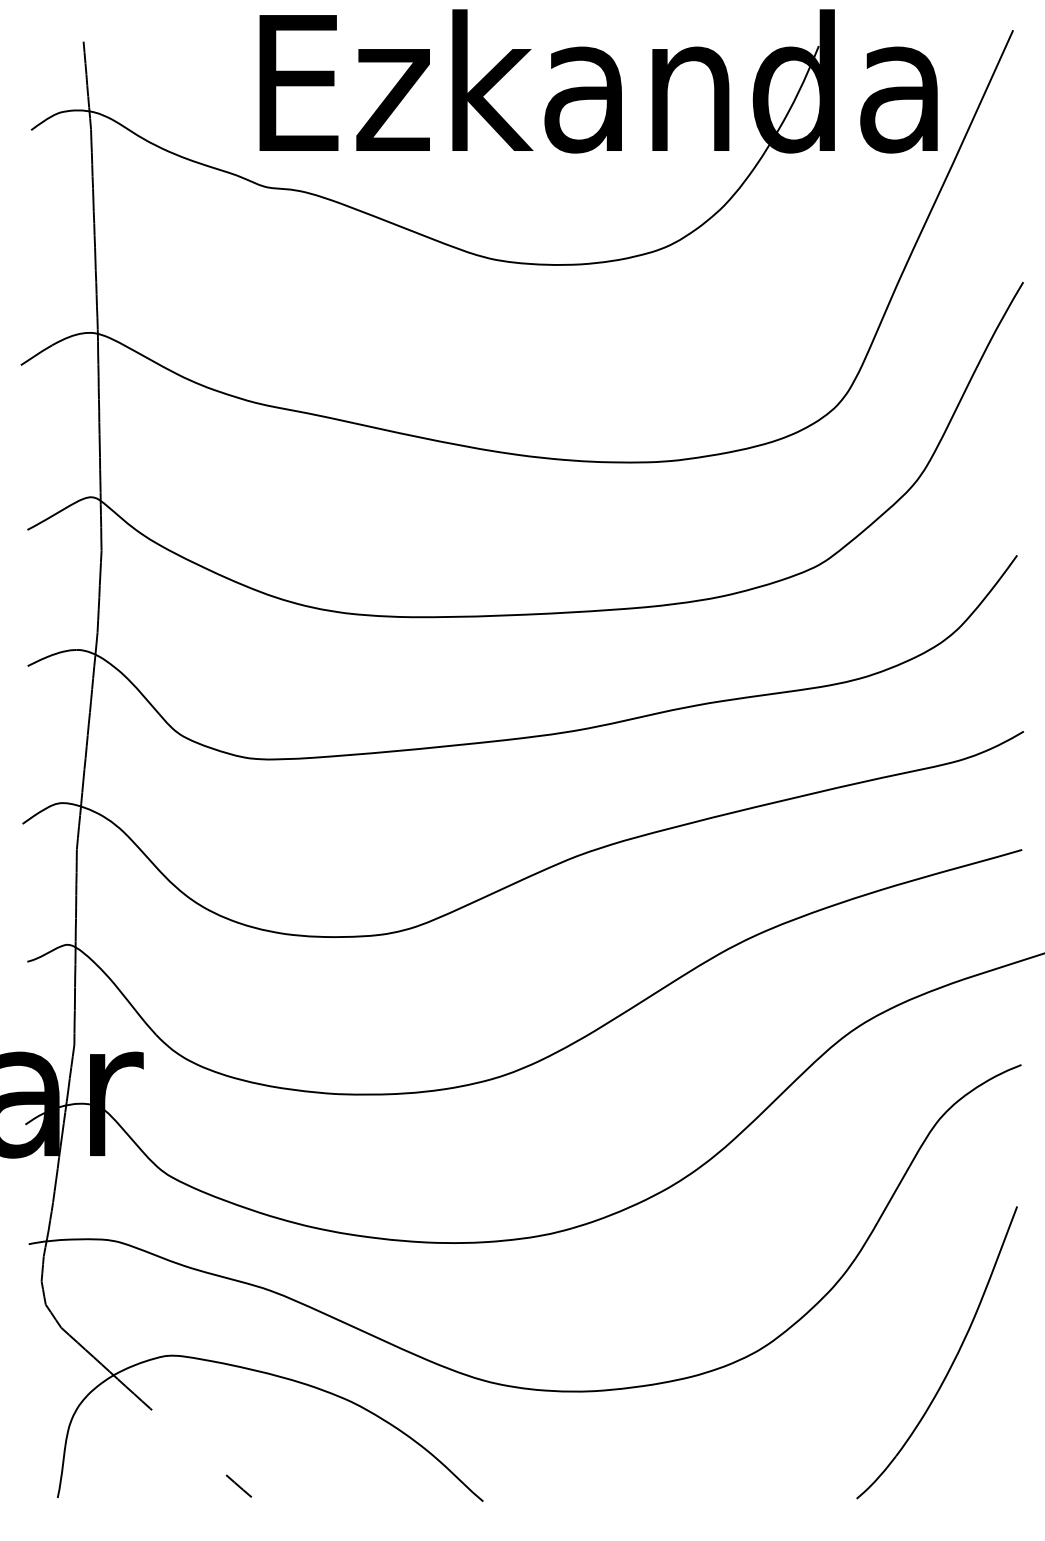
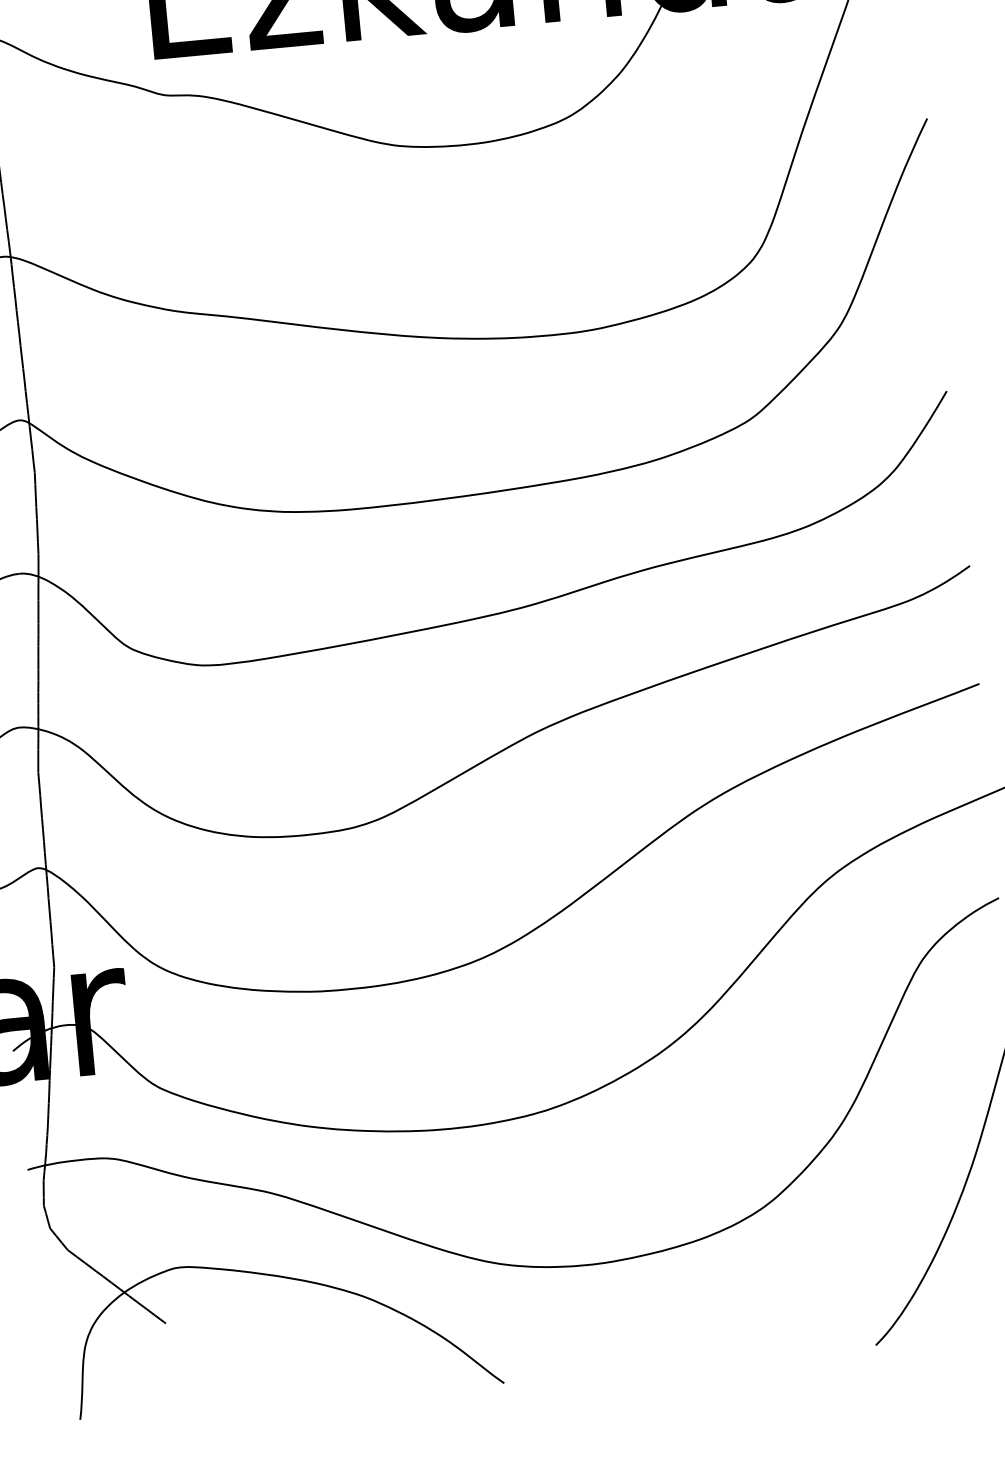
line: (238, 1485) -> (259, 1390), removed

